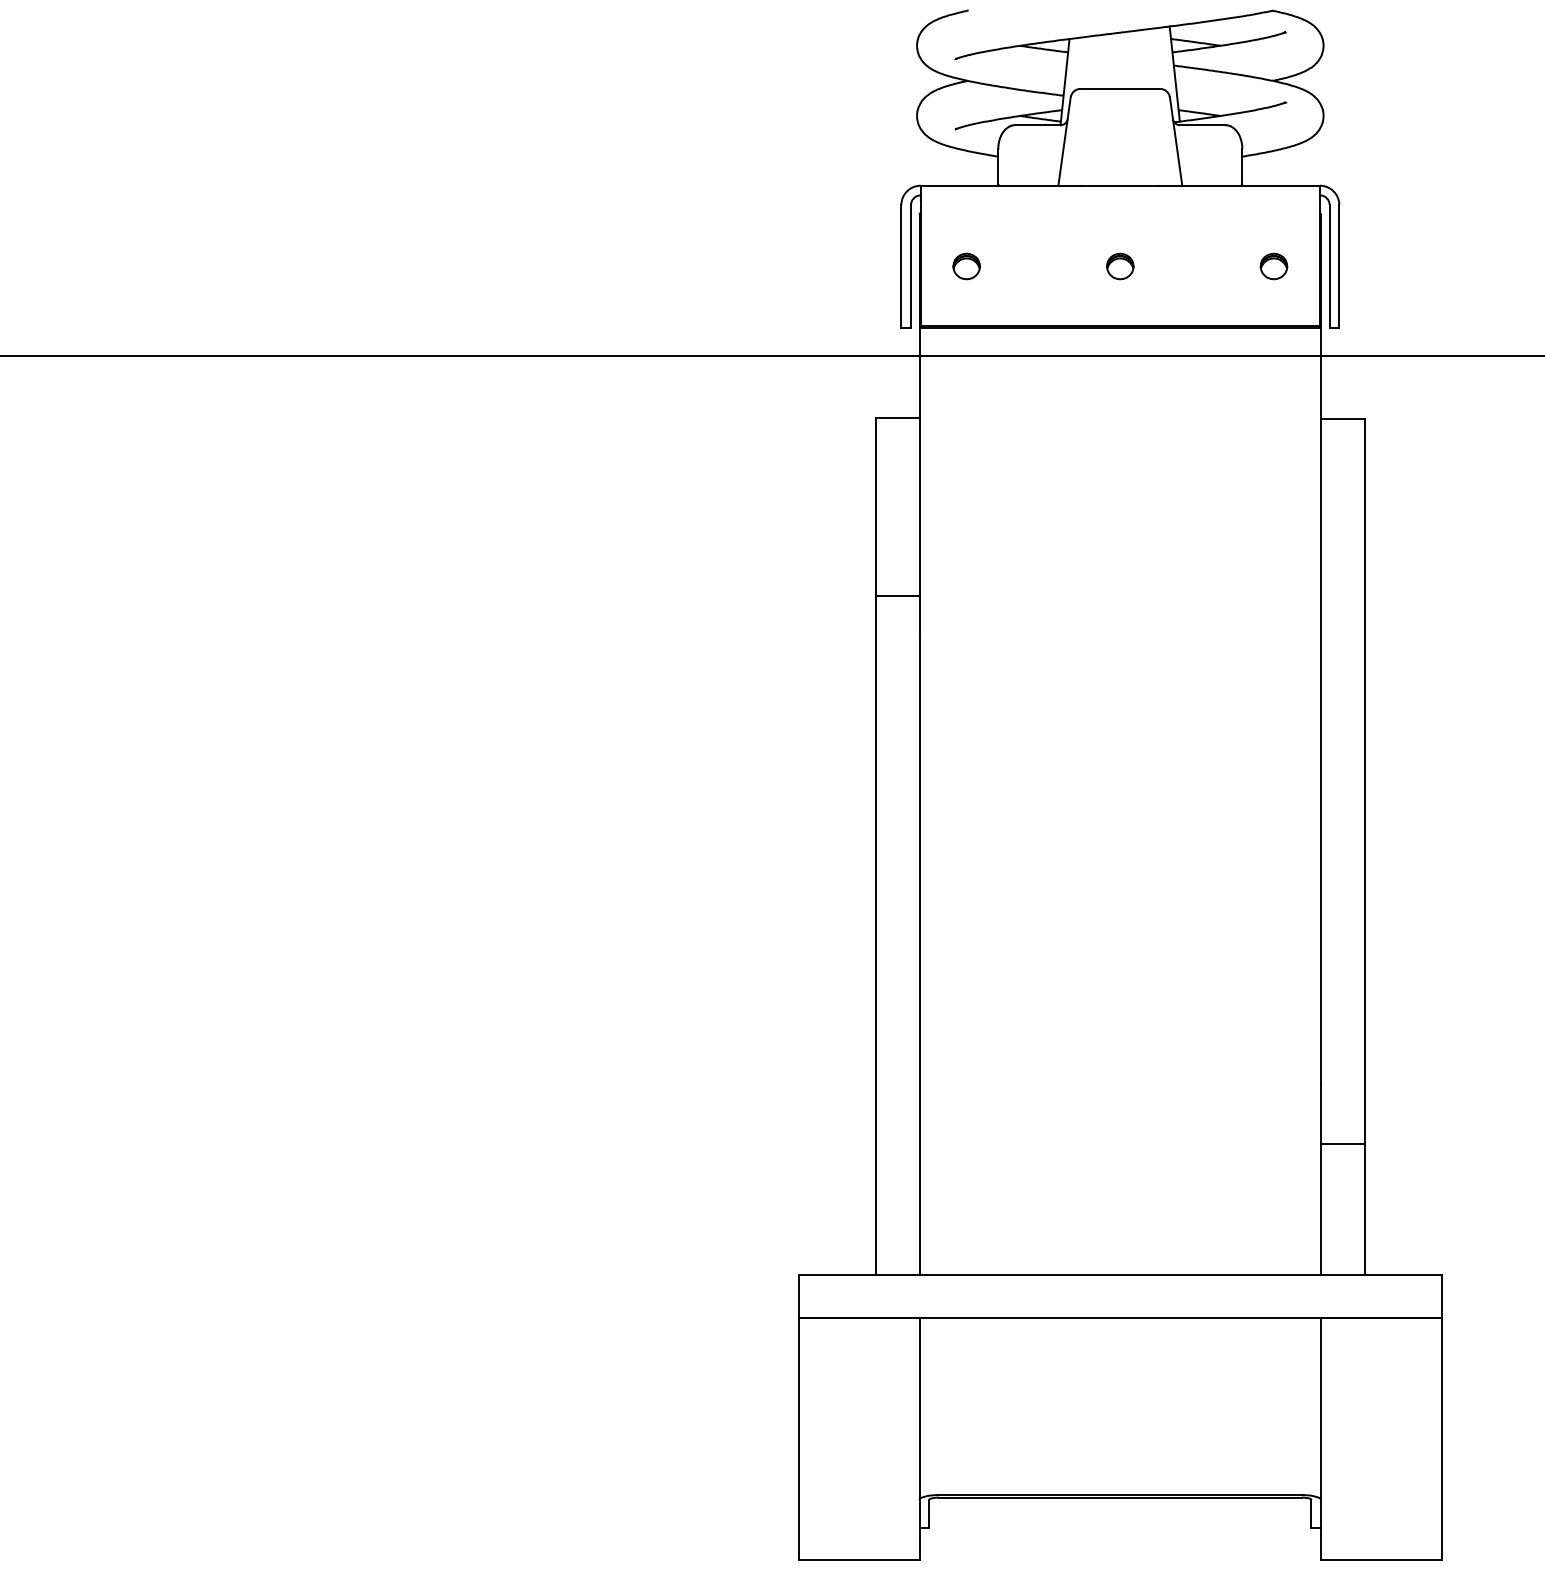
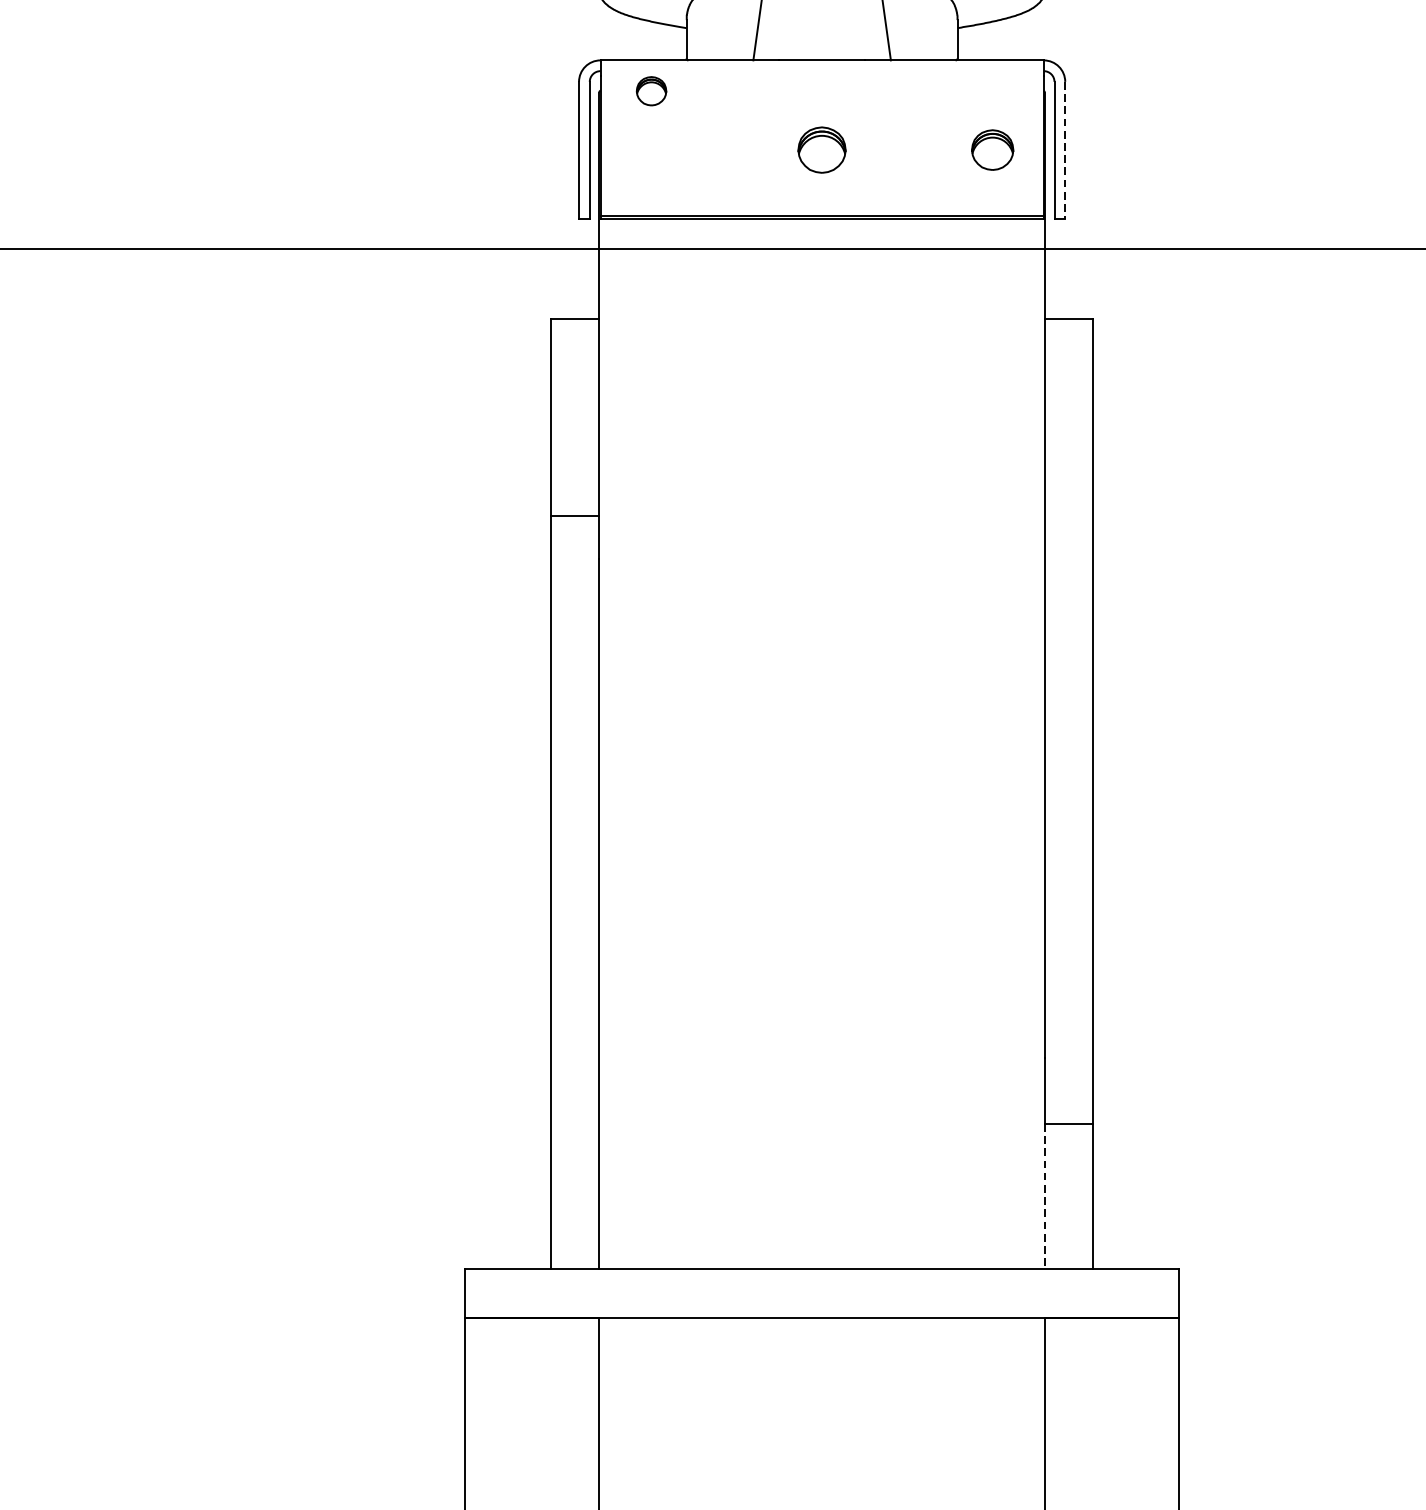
part: (966, 266) -> (651, 91), moved
part: (1120, 266) -> (822, 150), size x1.6
part: (1273, 266) -> (992, 150), size x1.4
line: (1339, 266) -> (1065, 150), solid -> dashed
line: (1321, 1209) -> (1045, 1197), solid -> dashed

